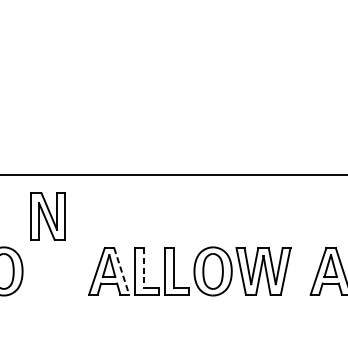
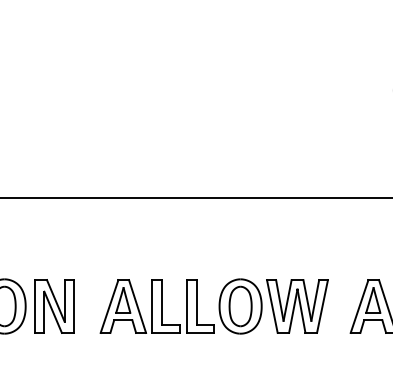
part: (48, 216) -> (54, 306), moved
line: (143, 267) -> (162, 302), dashed -> solid
line: (121, 271) -> (137, 306), dashed -> solid

